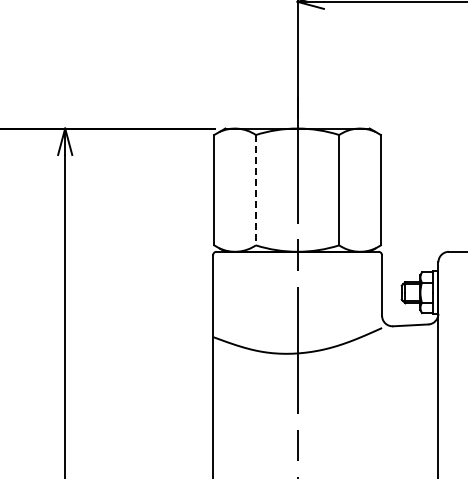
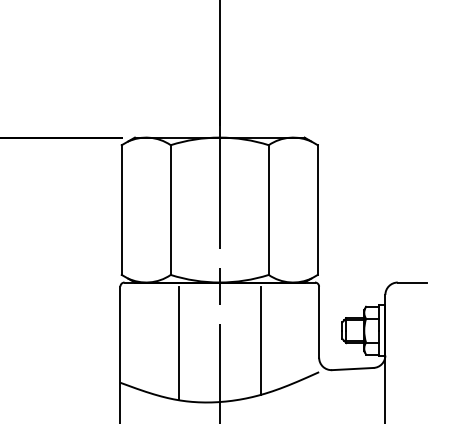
line: (255, 190) -> (170, 210), dashed -> solid
line: (332, 301) -> (260, 340), added
line: (262, 303) -> (178, 343), added

